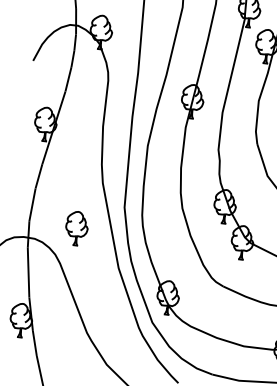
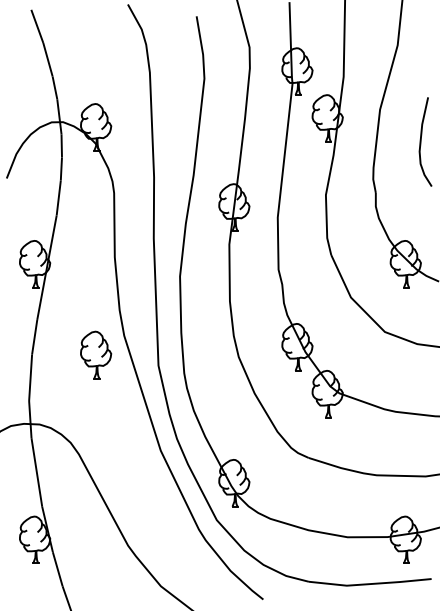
part: (77, 228) -> (96, 354), moved

